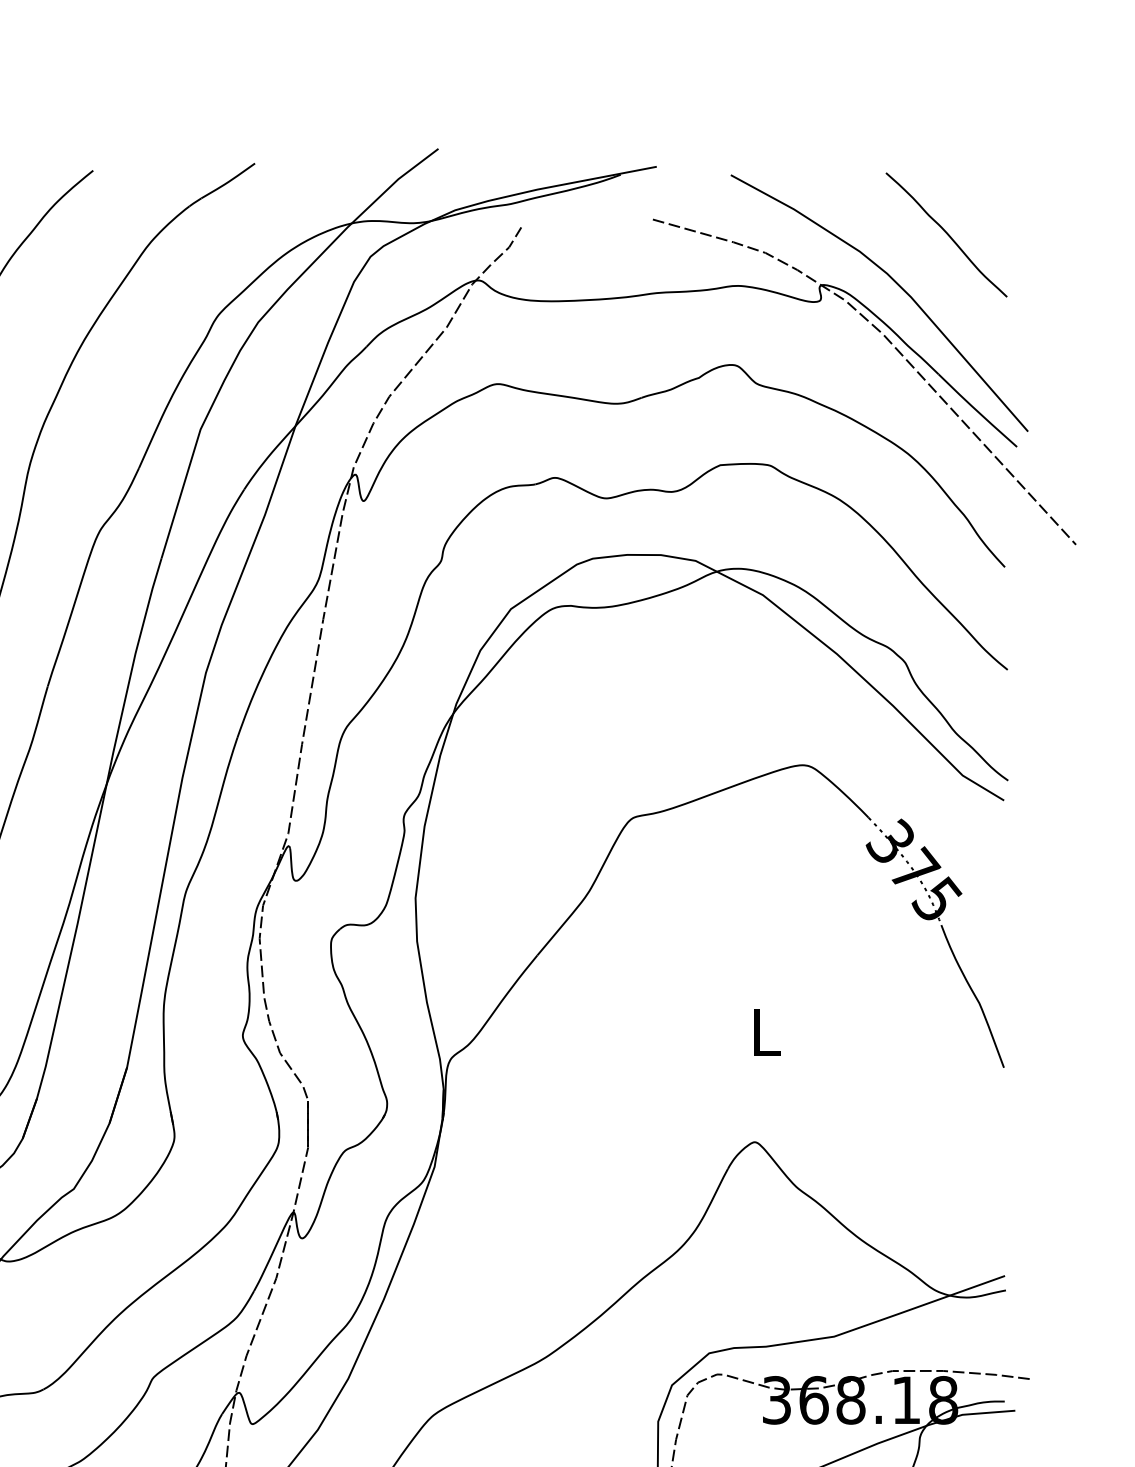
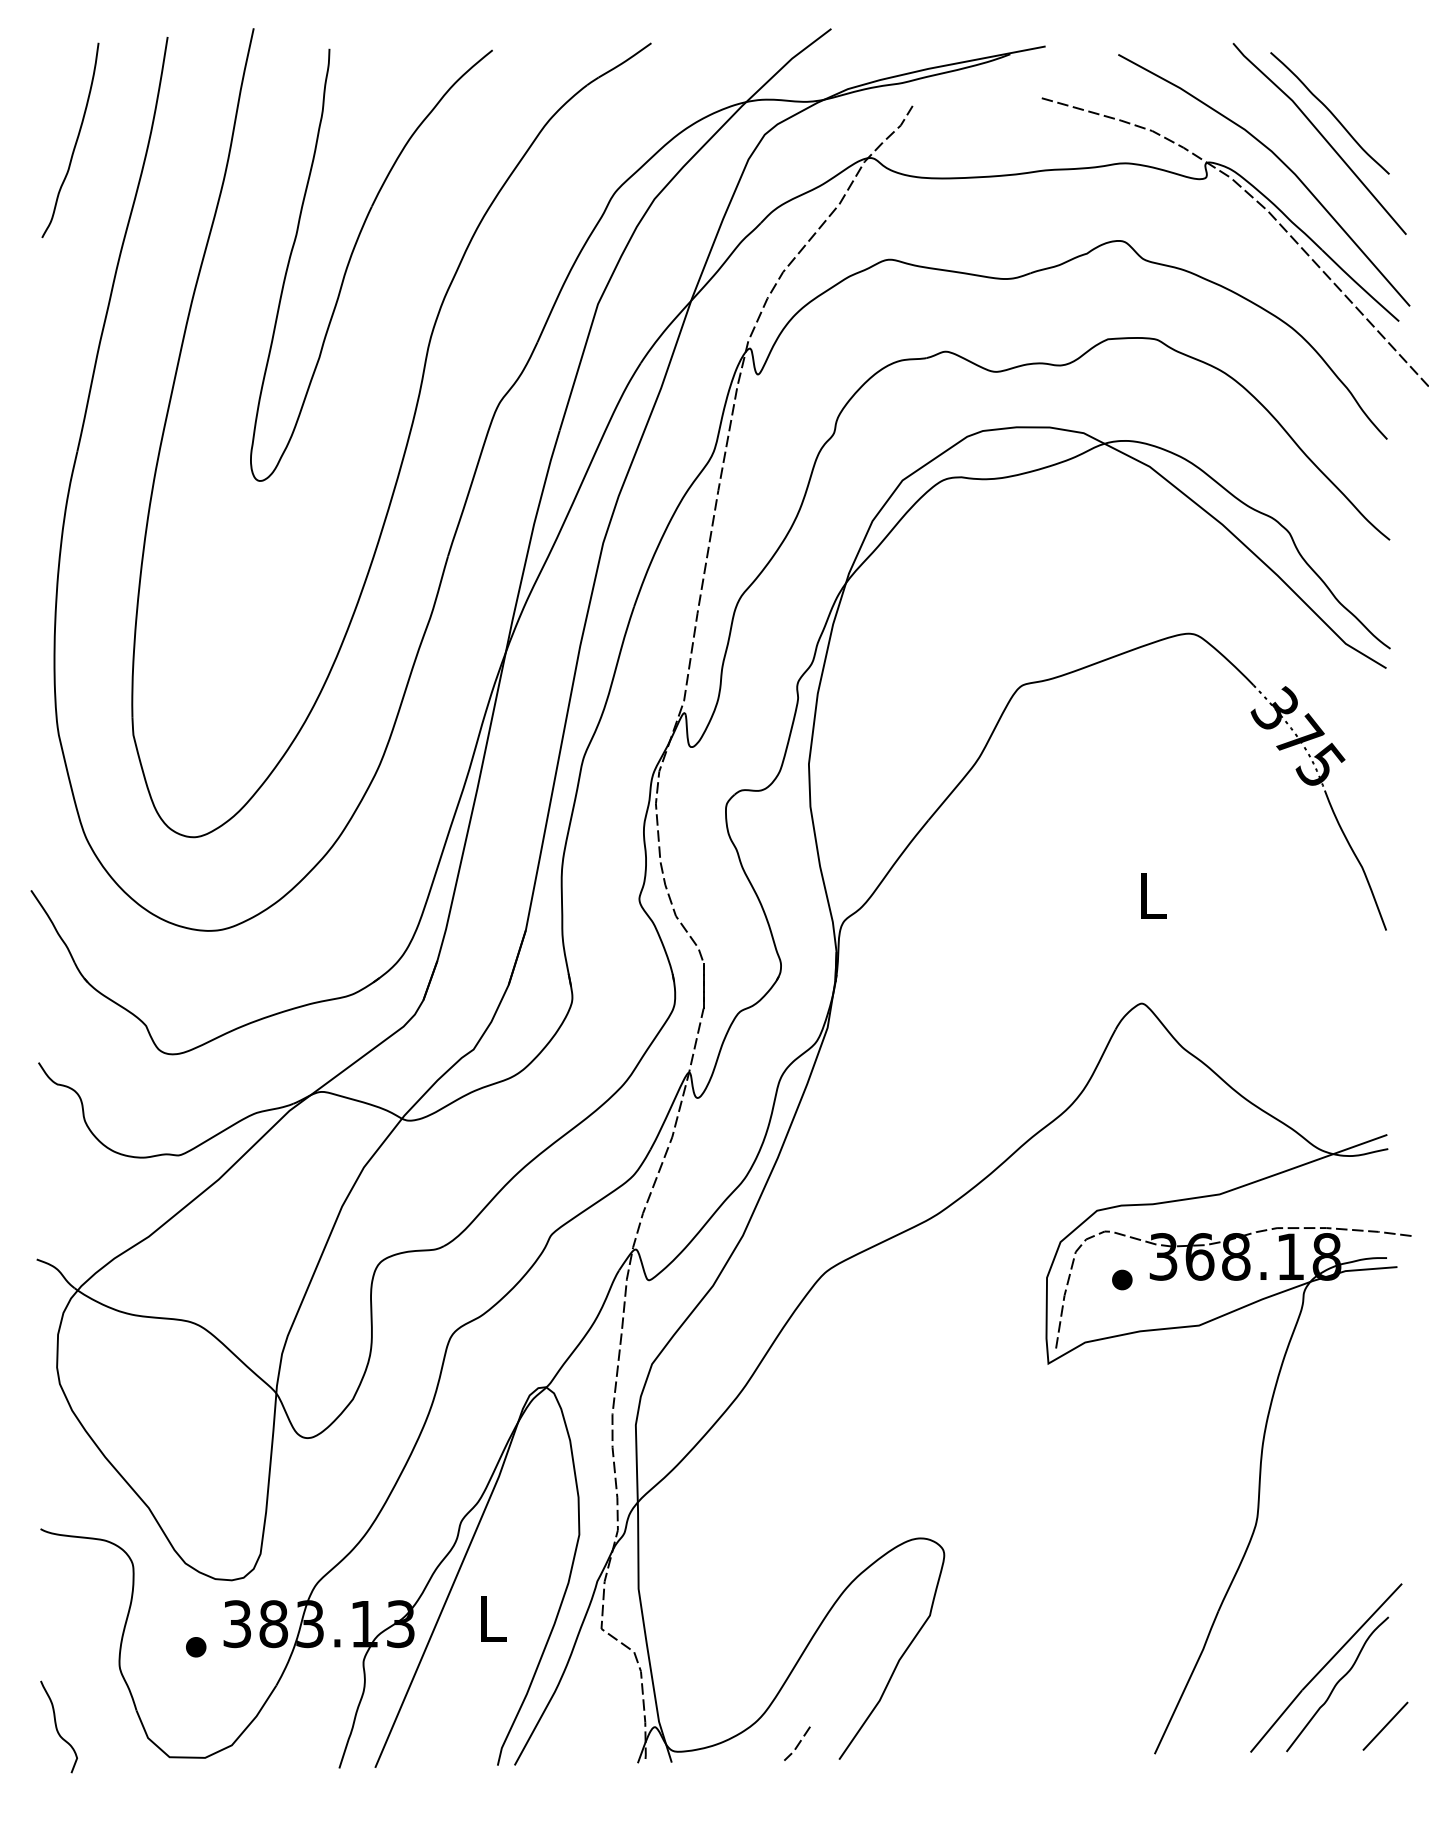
line: (937, 258) -> (1321, 136), added
part: (735, 1423) -> (1122, 1279), added

